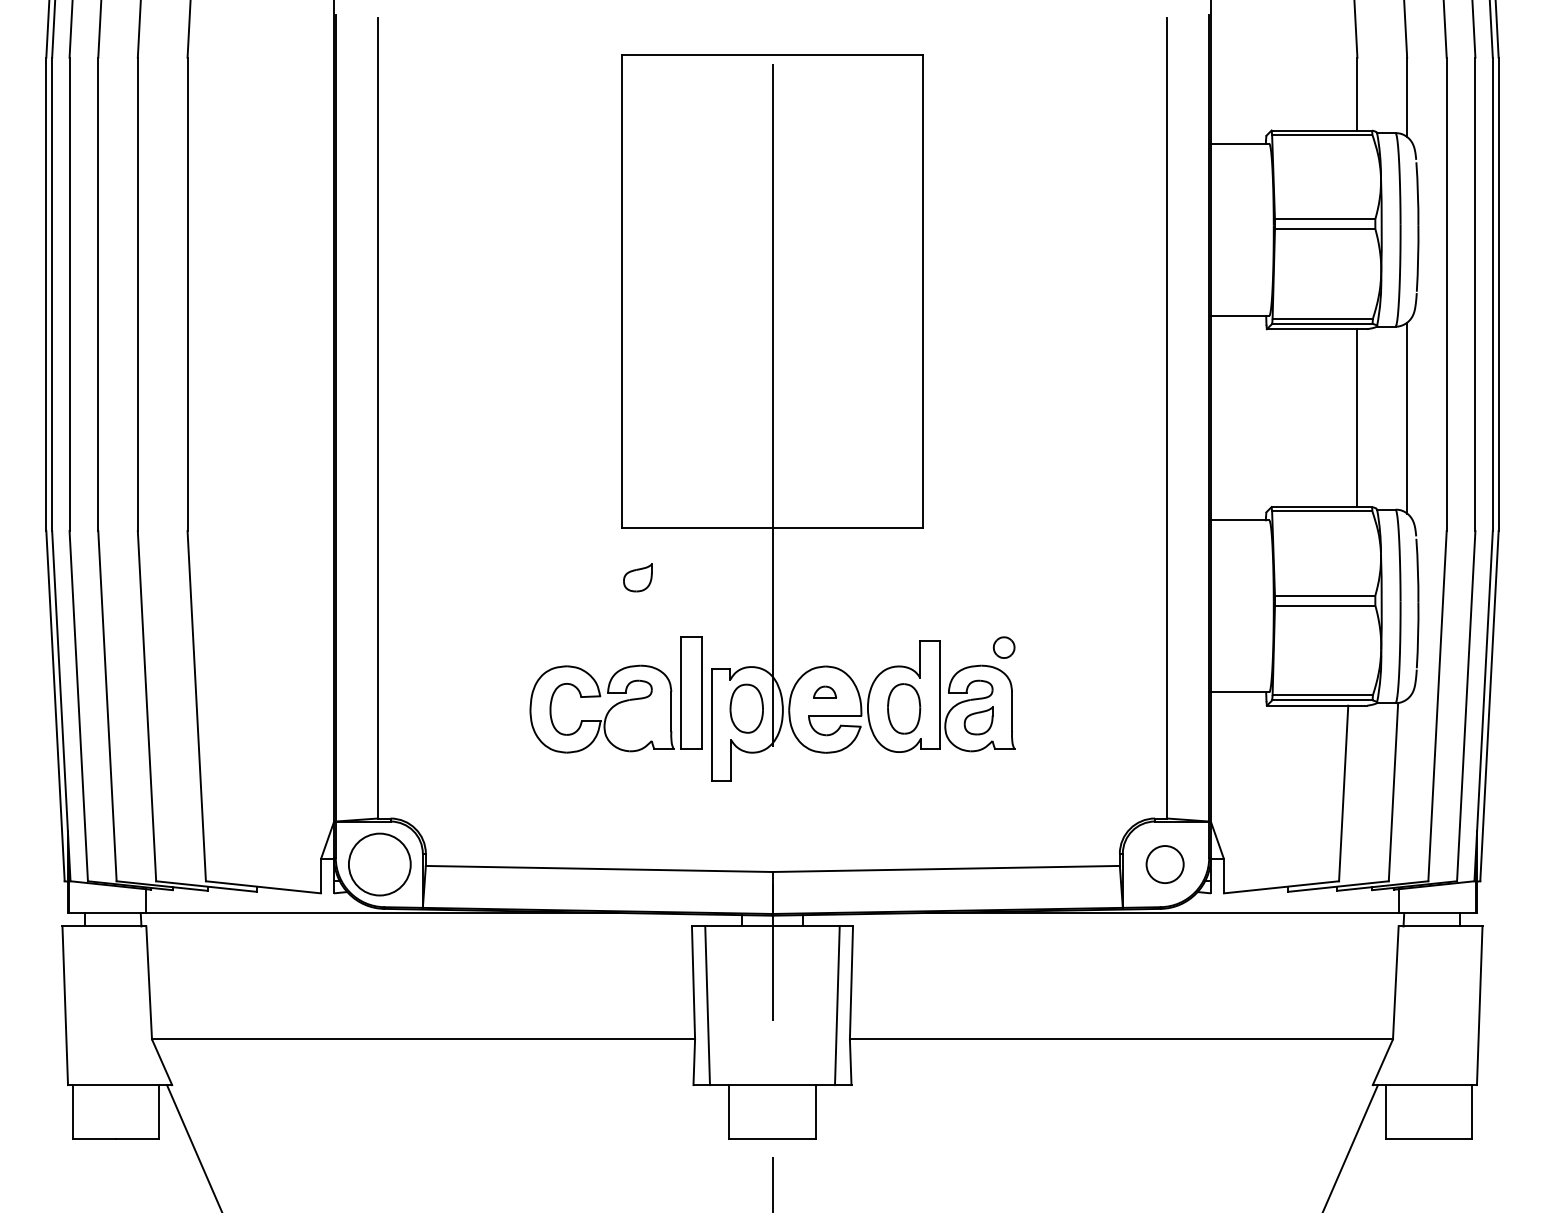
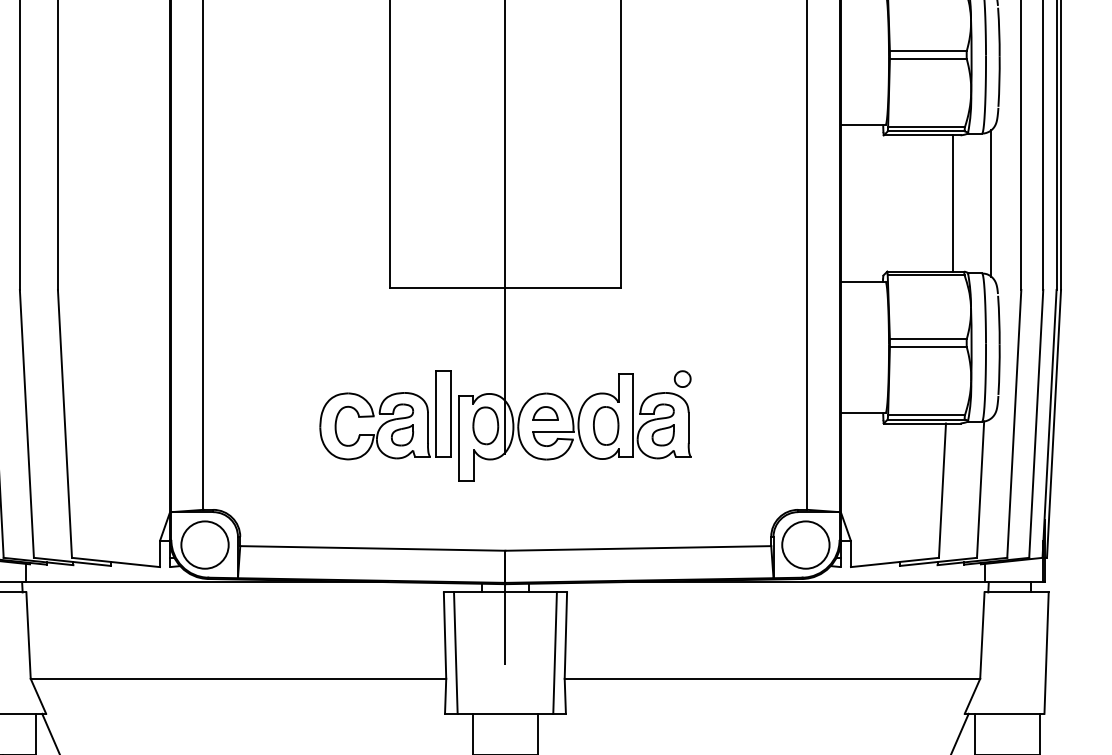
part: (637, 577) -> (402, 434), moved
part: (824, 692) -> (545, 413), size x1.43
circle: (1165, 864) -> (806, 545), size x1.67

